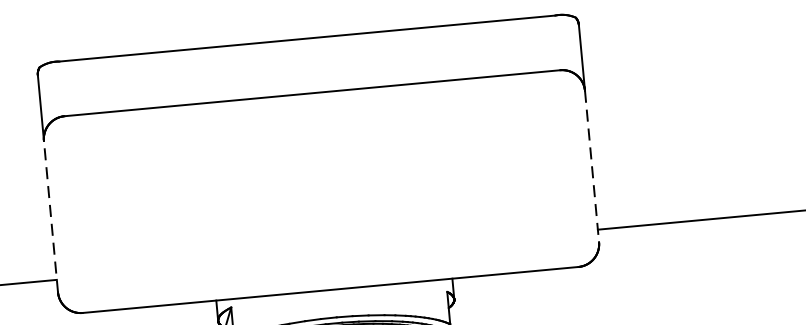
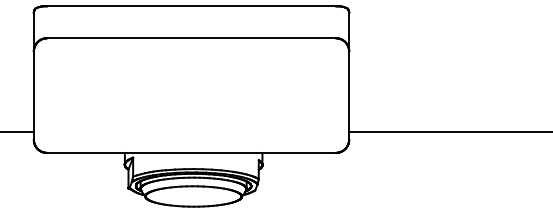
line: (592, 168) -> (349, 96), dashed -> solid
line: (50, 216) -> (33, 95), dashed -> solid

